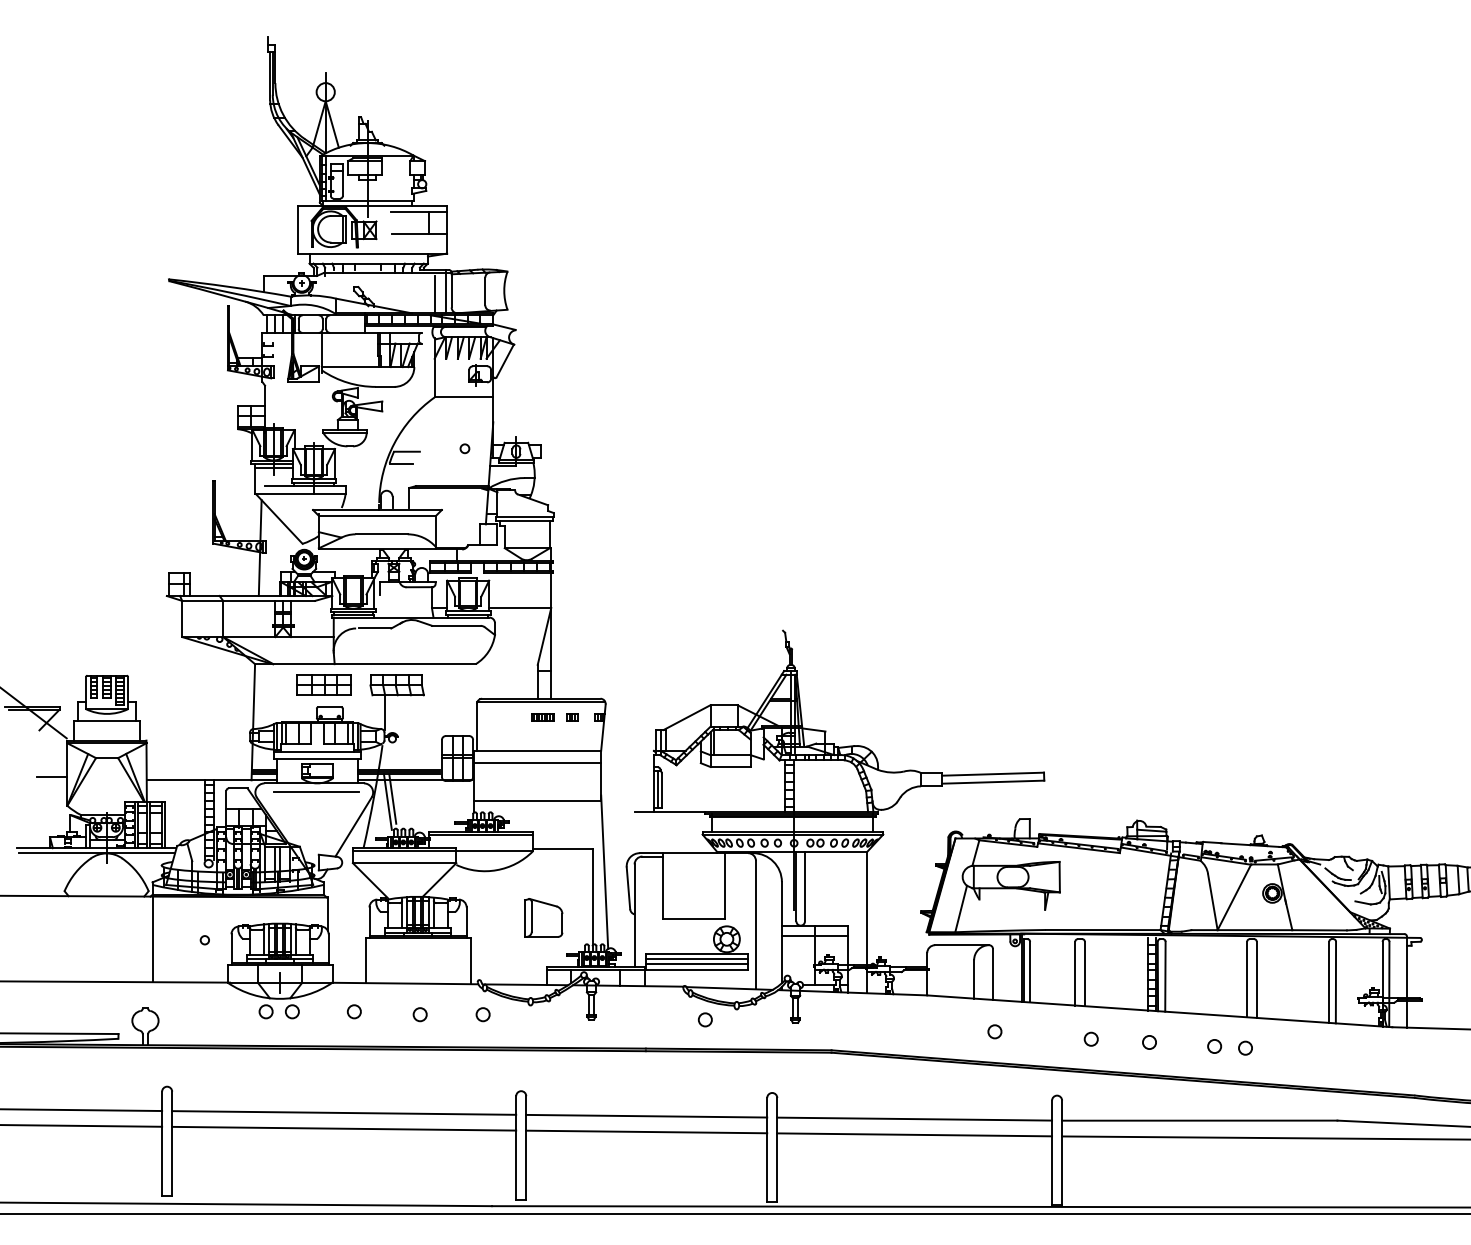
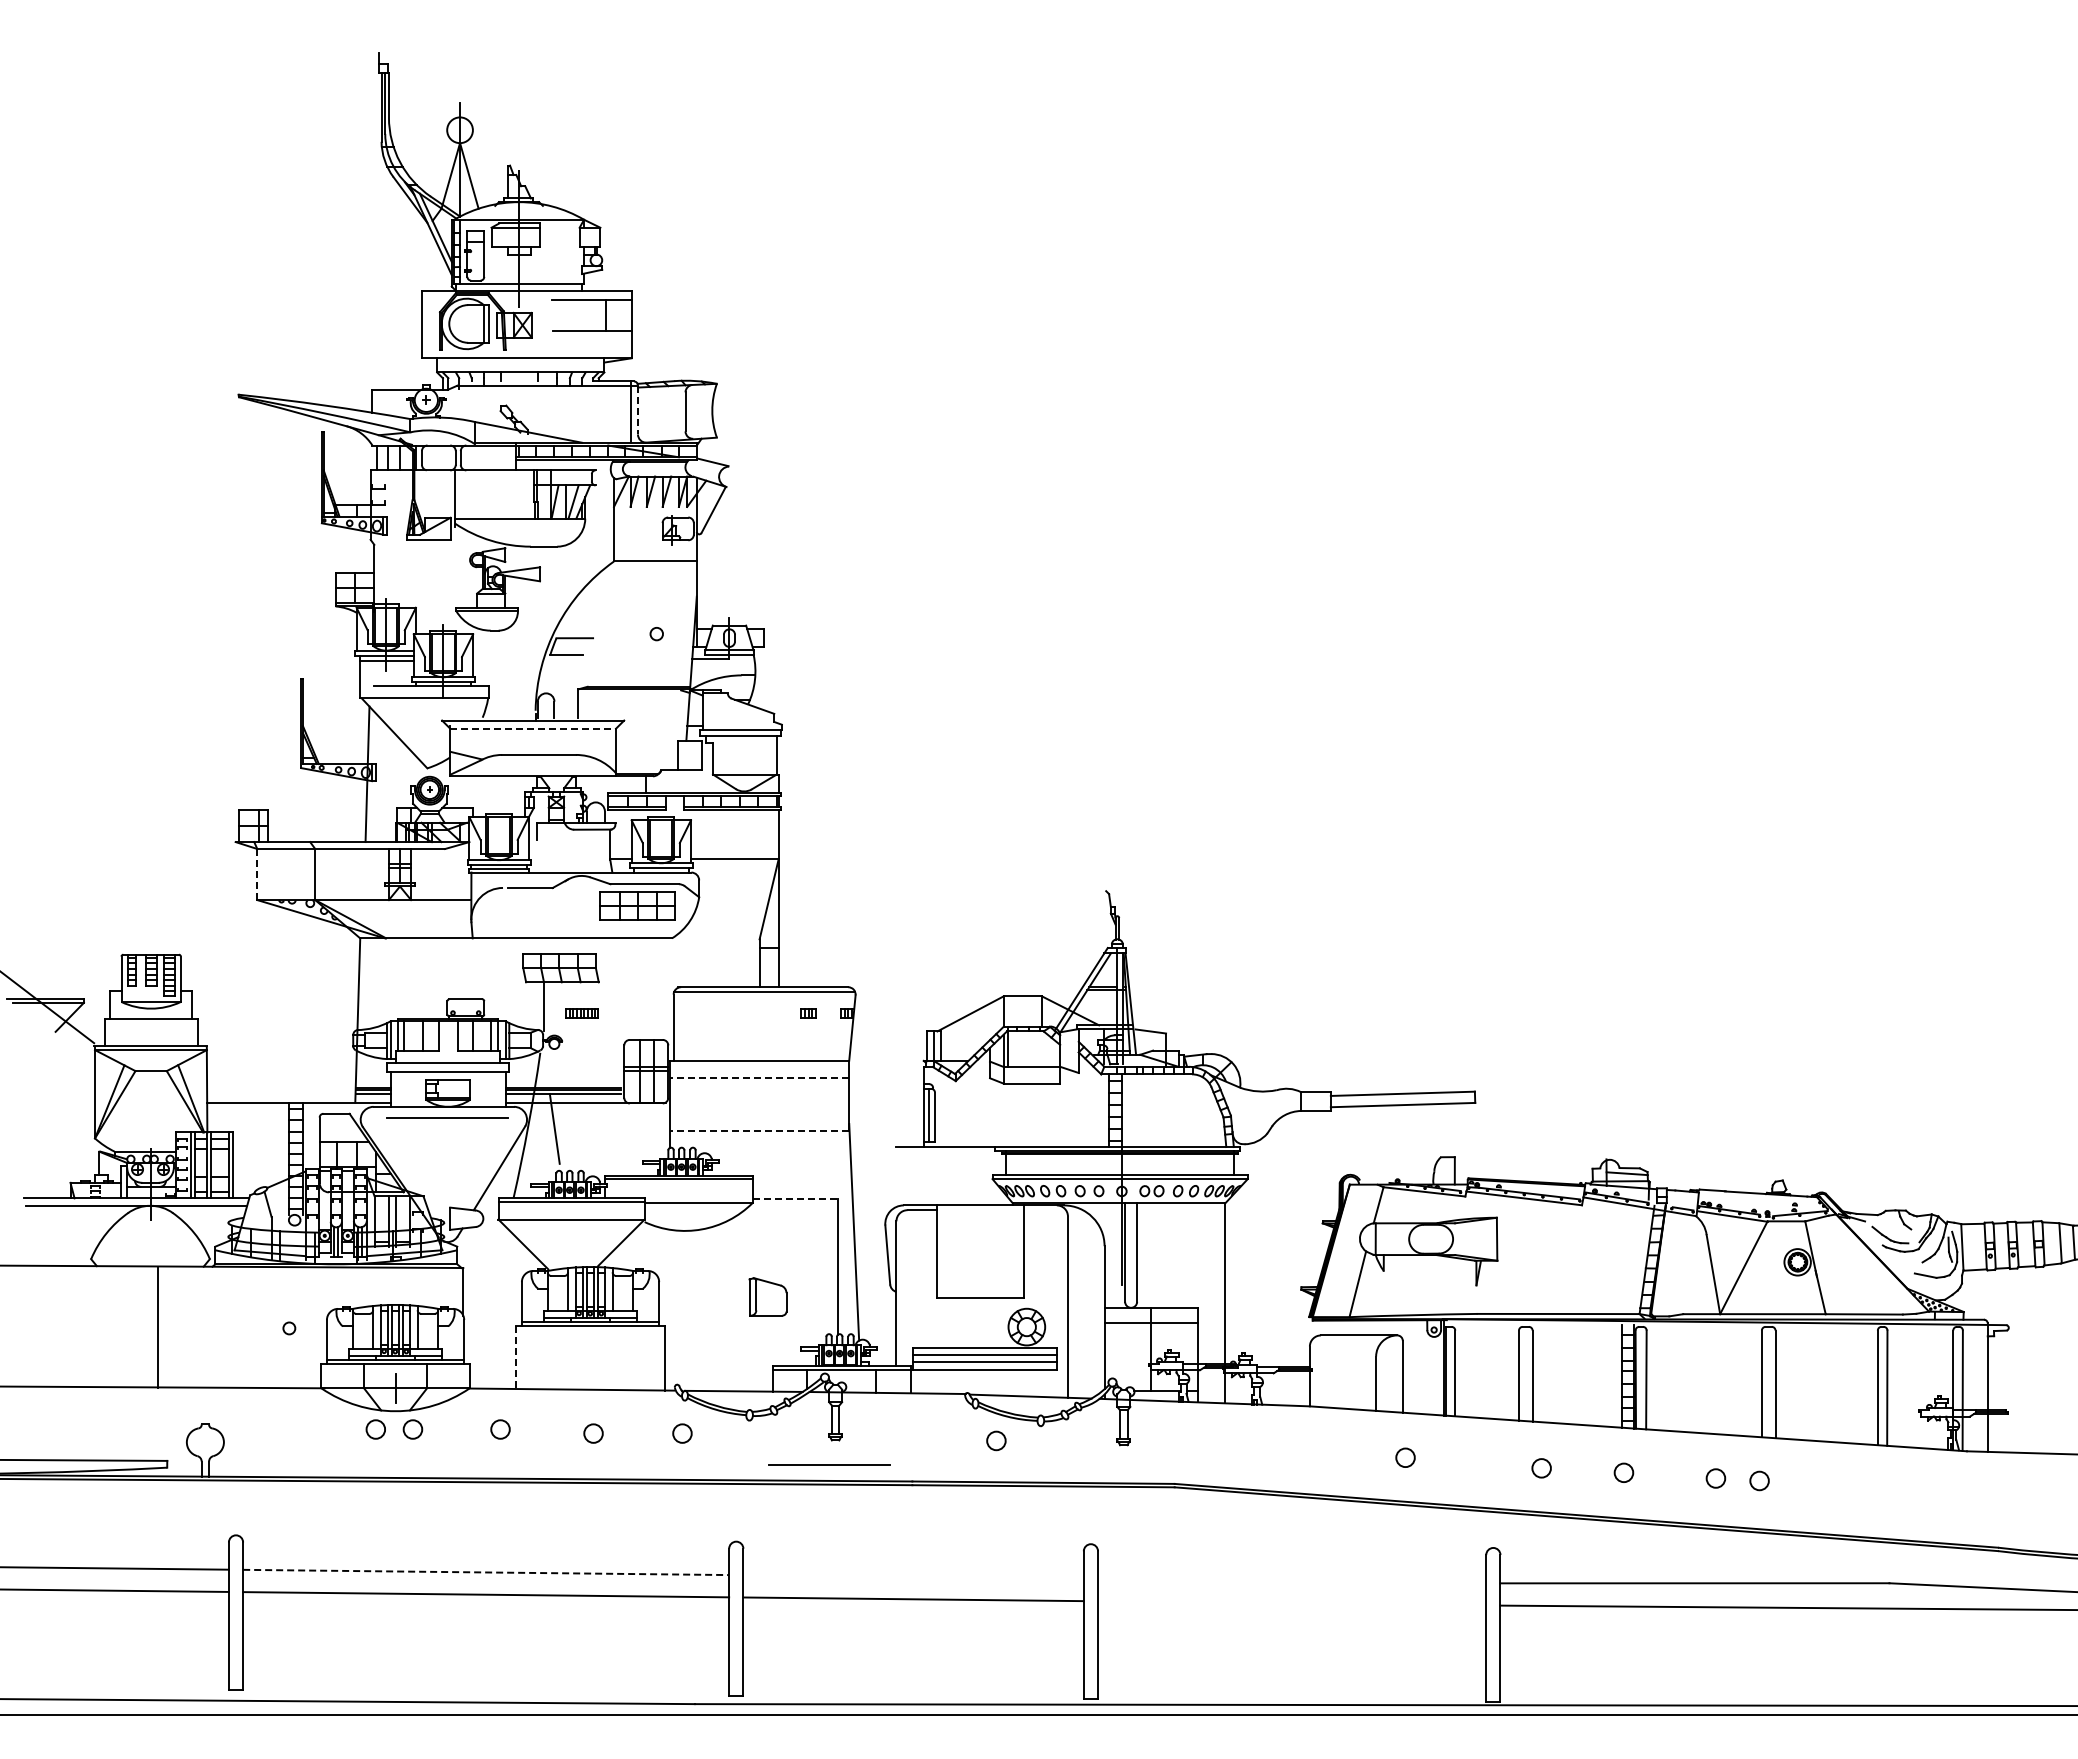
line: (451, 290) -> (637, 410), solid -> dashed
line: (434, 294) -> (613, 416), removed
line: (377, 515) -> (533, 728), solid -> dashed
line: (182, 618) -> (257, 874), solid -> dashed
part: (323, 684) -> (637, 905), moved
part: (542, 717) -> (581, 1013), moved
line: (537, 763) -> (759, 1078), solid -> dashed
line: (52, 777) -> (73, 1098), removed
line: (537, 800) -> (759, 1131), solid -> dashed
line: (387, 802) -> (547, 1133), removed
line: (563, 848) -> (795, 1198), solid -> dashed
part: (543, 917) -> (767, 1296), size x0.7
line: (153, 938) -> (158, 1326), moved
line: (365, 960) -> (516, 1357), solid -> dashed
line: (587, 1036) -> (829, 1464), added
line: (344, 1113) -> (486, 1572), solid -> dashed
line: (646, 1115) -> (913, 1576), removed
line: (914, 1119) -> (1292, 1581), removed
line: (914, 1134) -> (1292, 1603), removed

